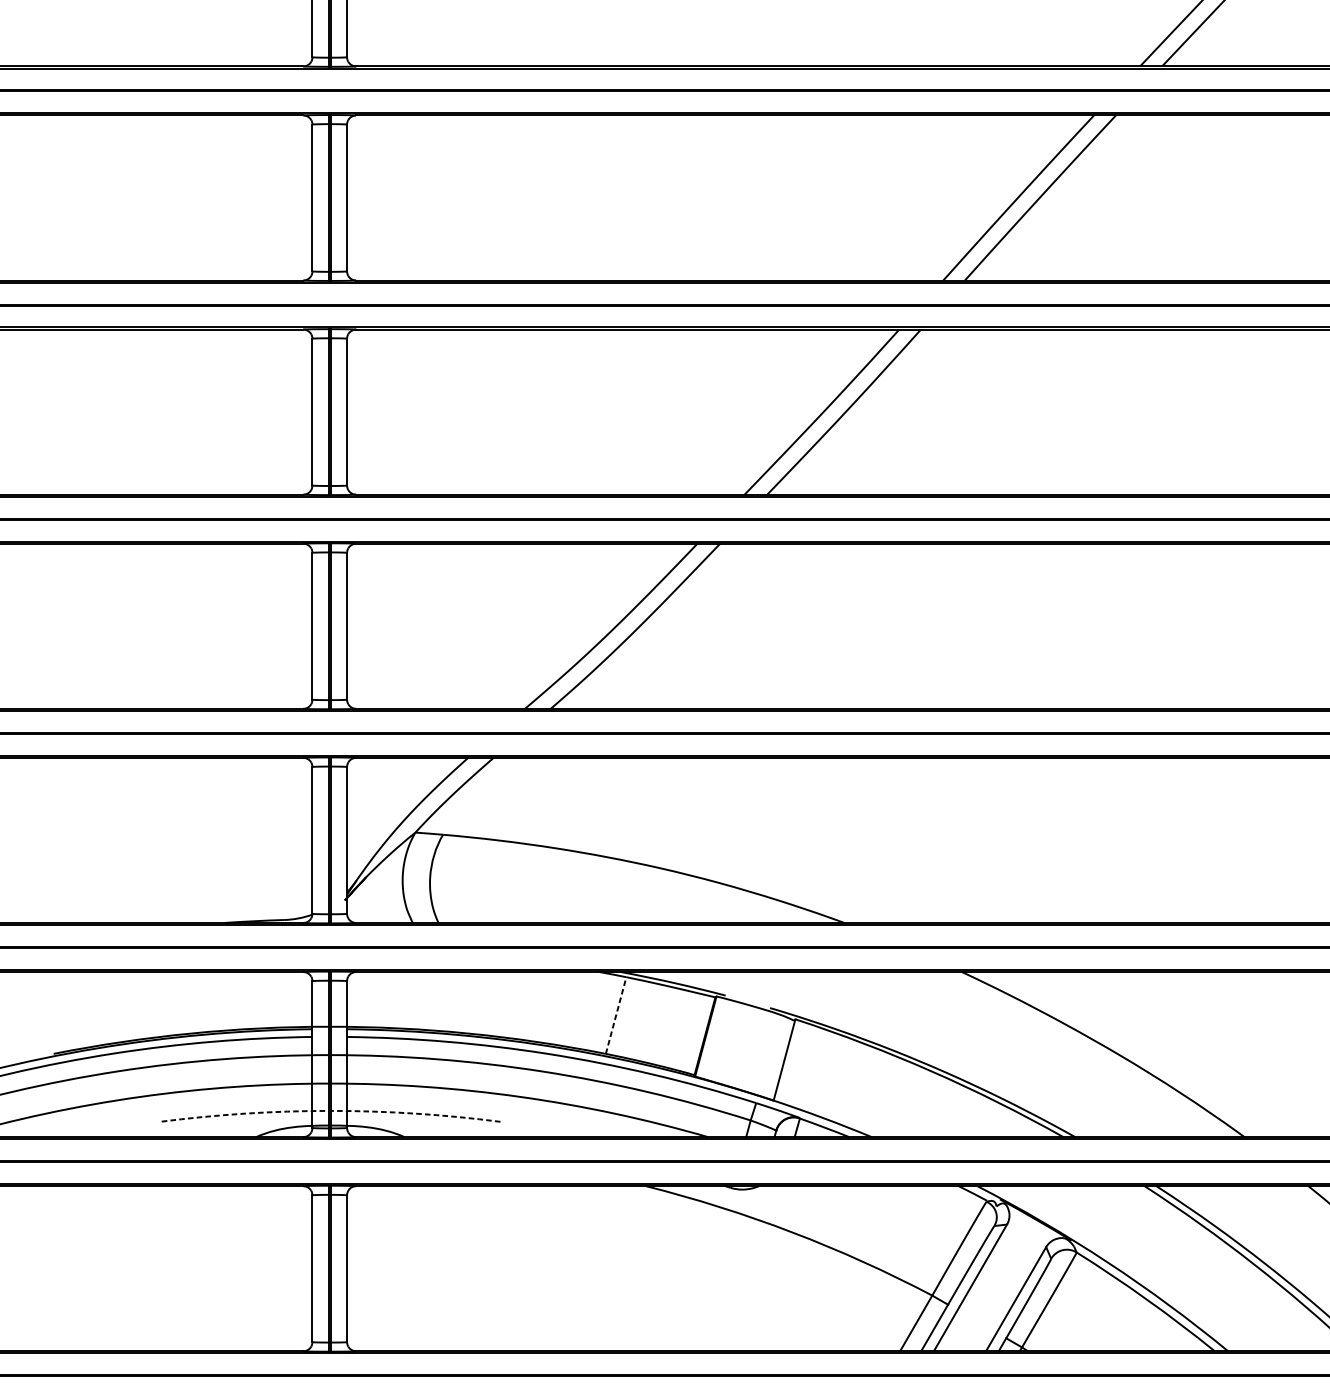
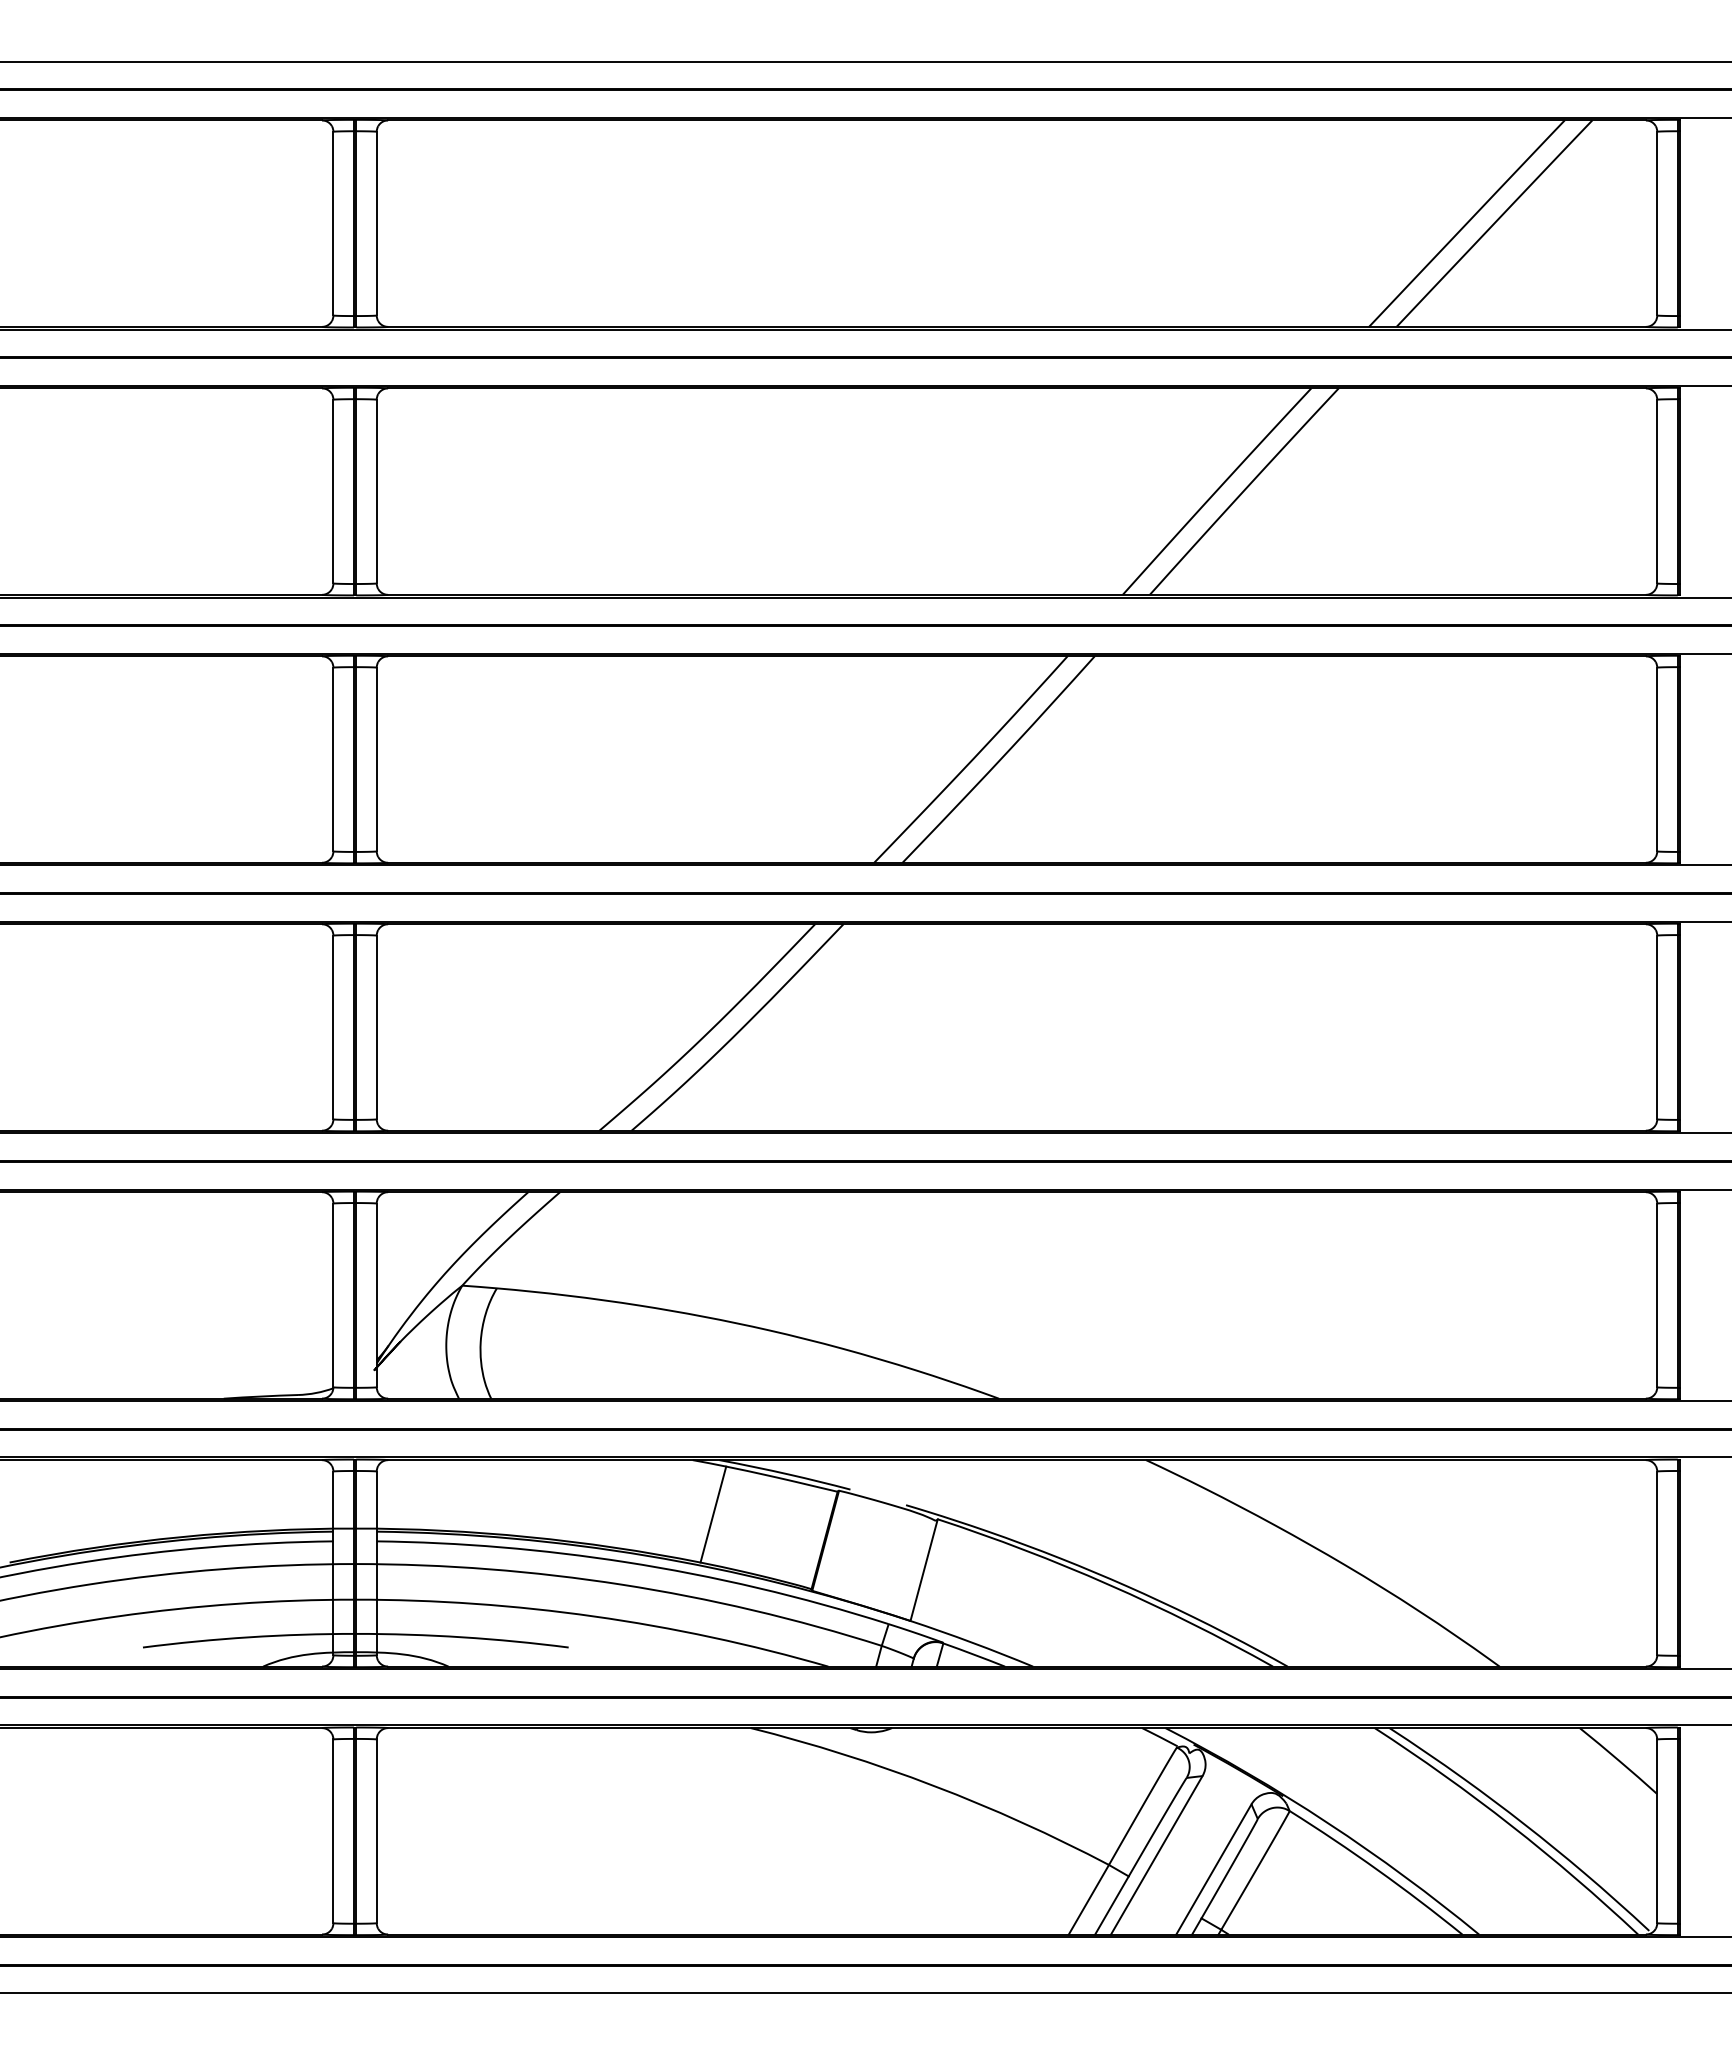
line: (616, 1015) -> (713, 1514), dashed -> solid
arc: (330, 1110) -> (355, 1633), dashed -> solid

